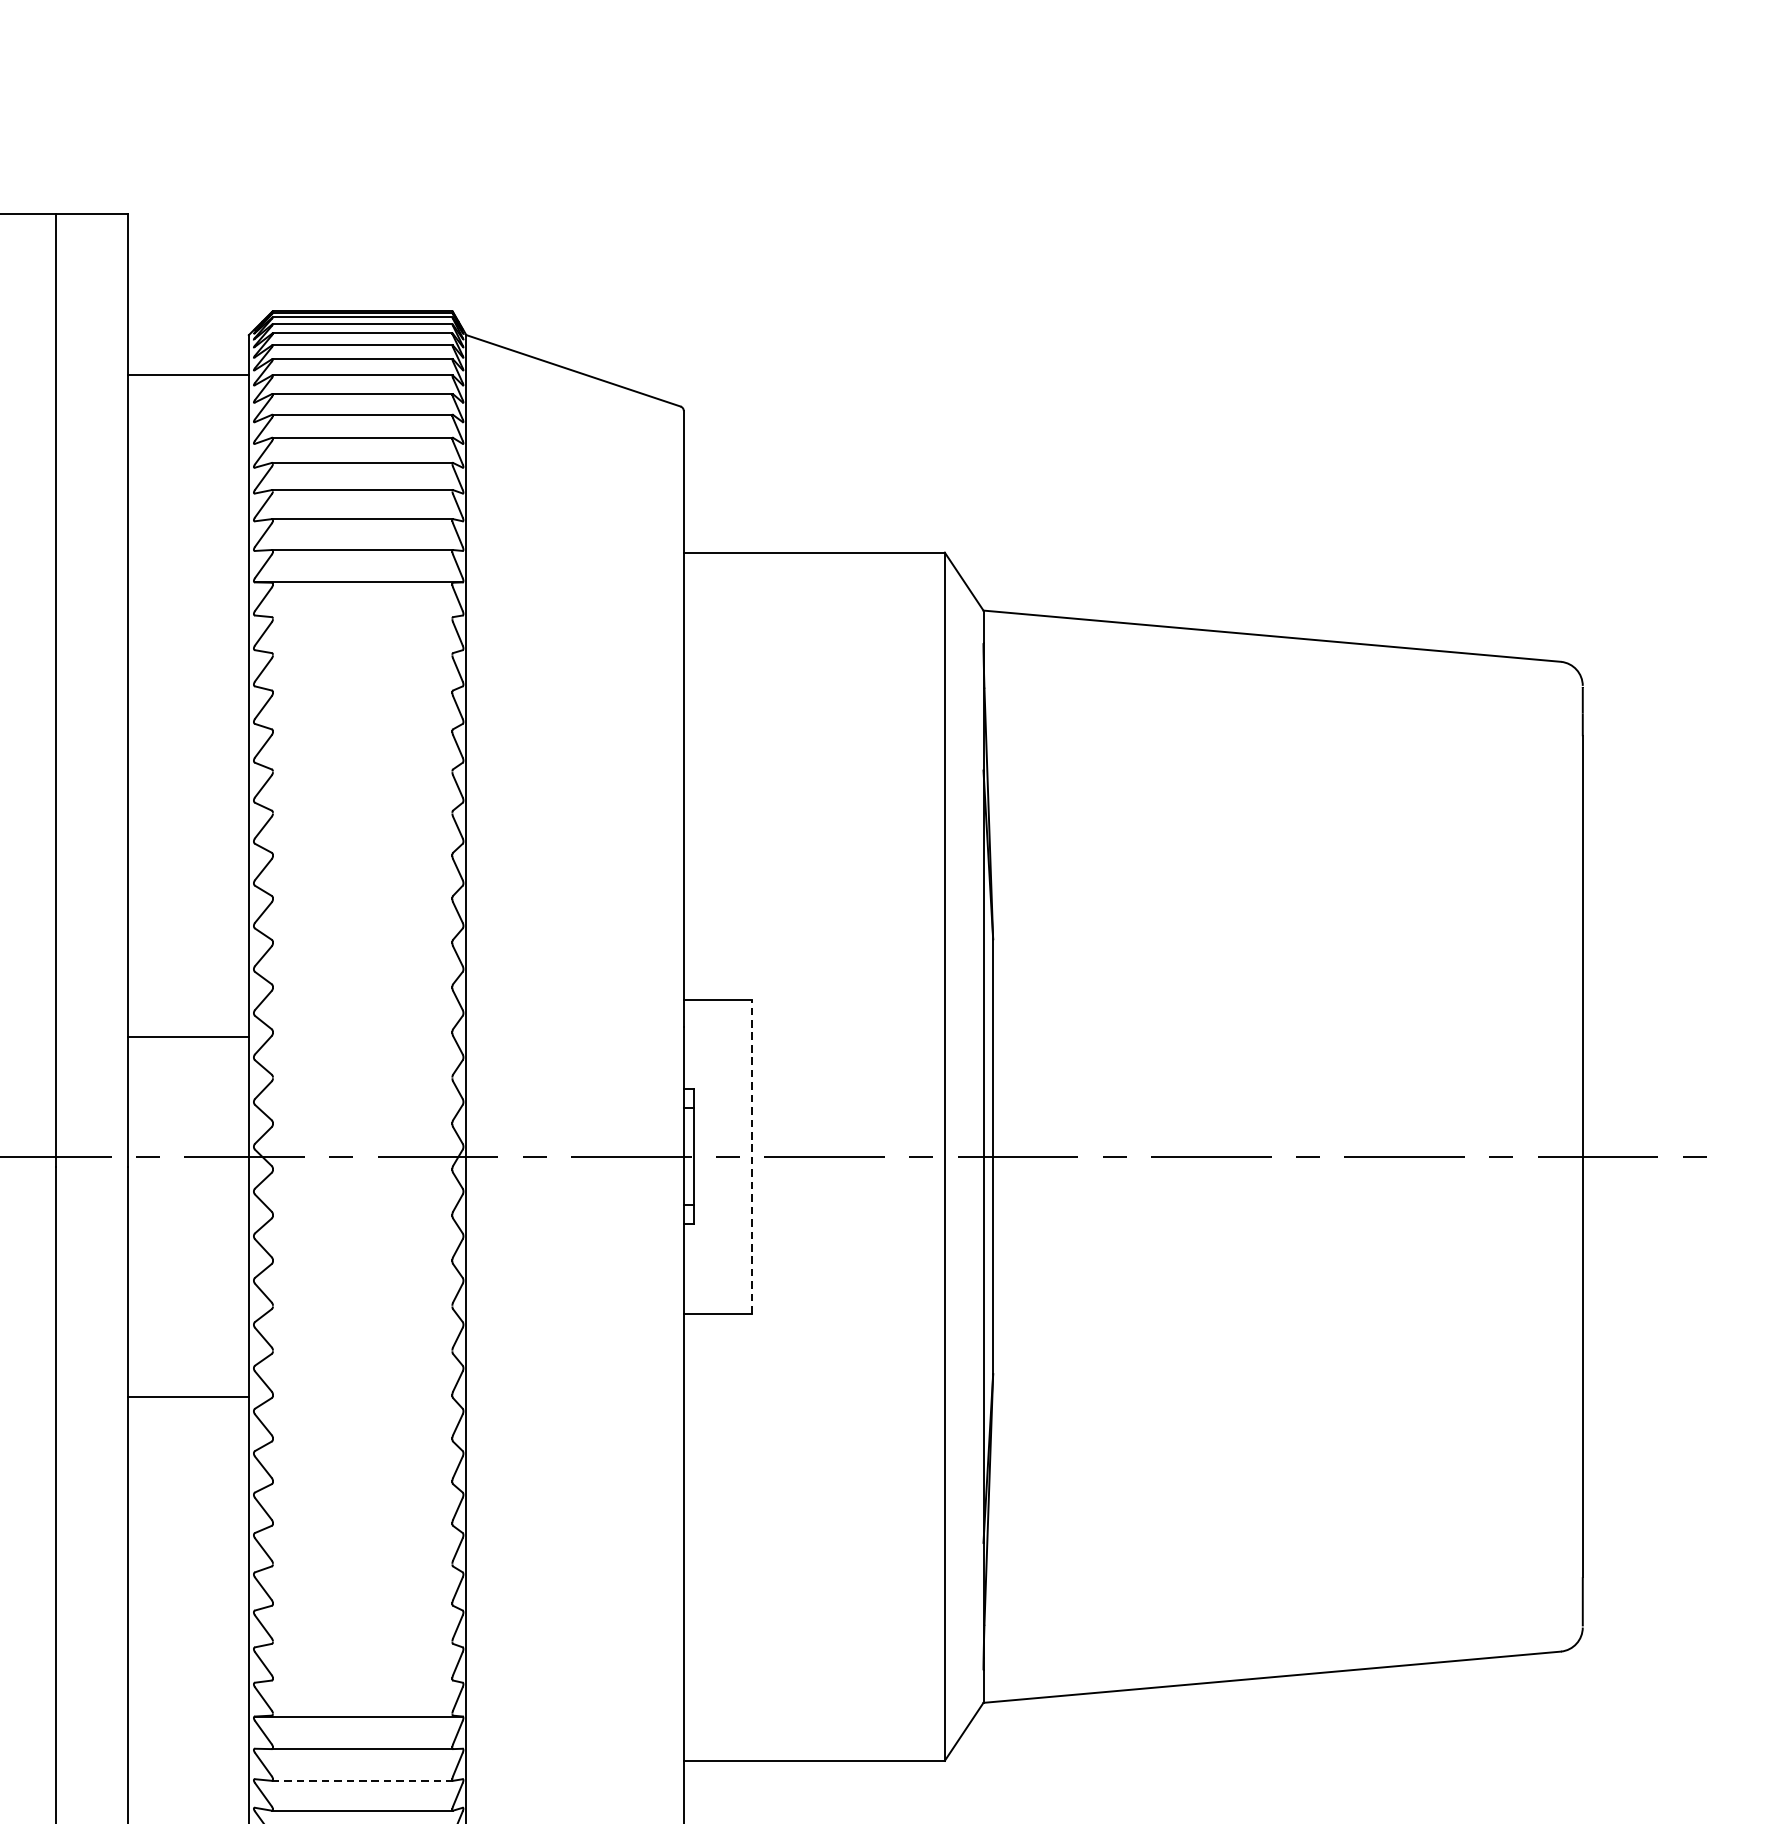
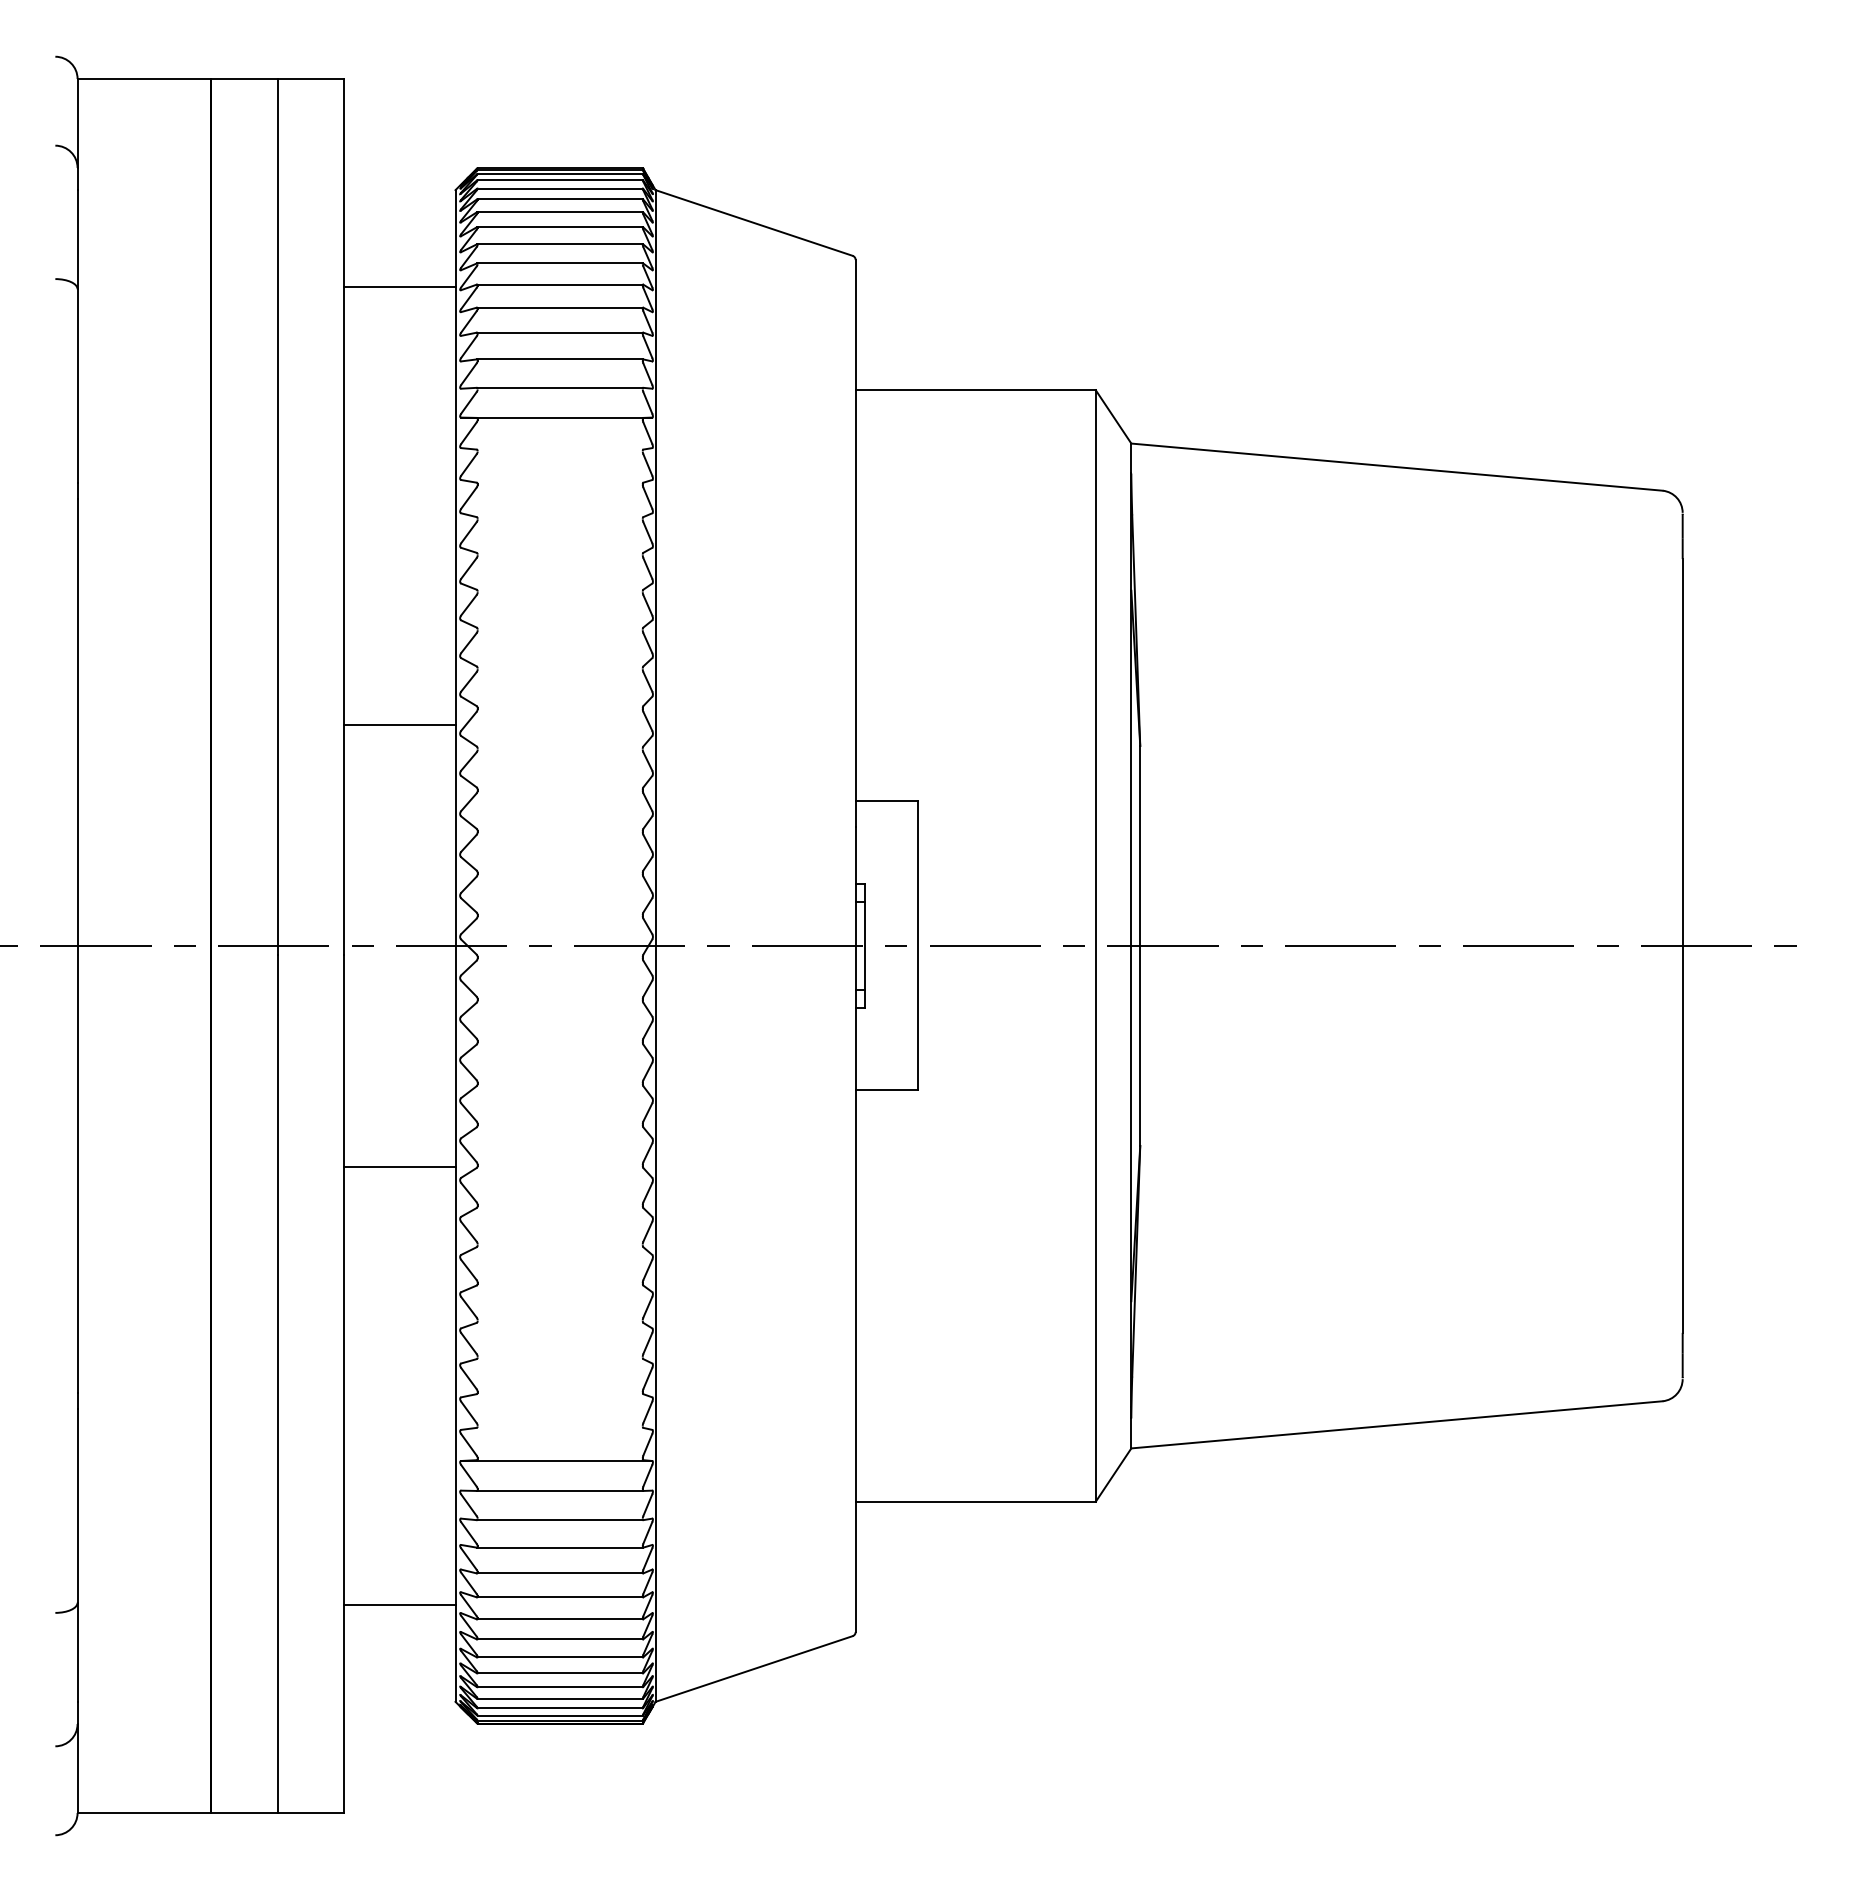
line: (187, 375) -> (399, 287), moved
line: (187, 1036) -> (399, 724), moved
line: (751, 1156) -> (917, 945), dashed -> solid
line: (362, 1781) -> (560, 1520), dashed -> solid

